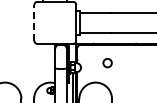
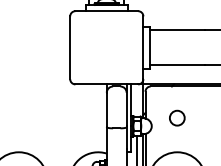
line: (34, 22) -> (70, 47), dashed -> solid
circle: (107, 63) -> (177, 118), moved

